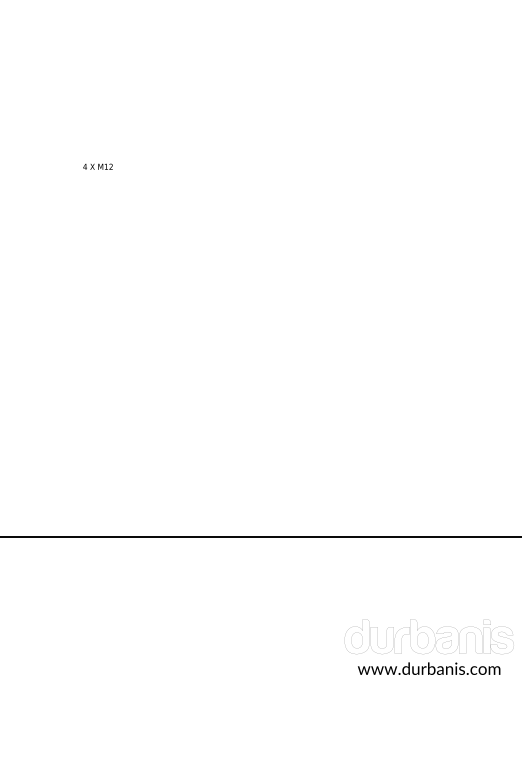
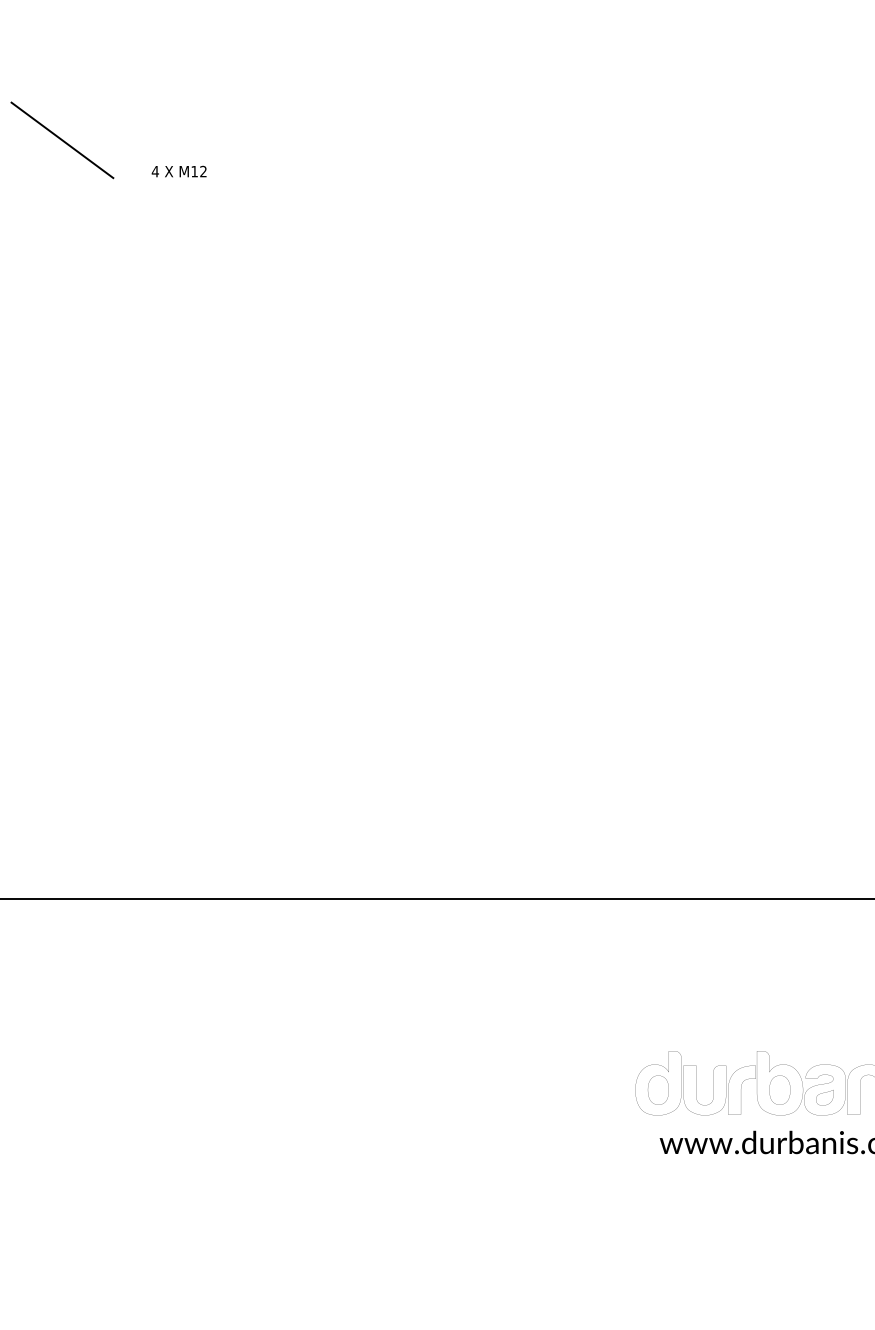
line: (34, 126) -> (61, 139), added
text: (97, 166) -> (178, 170), moved

